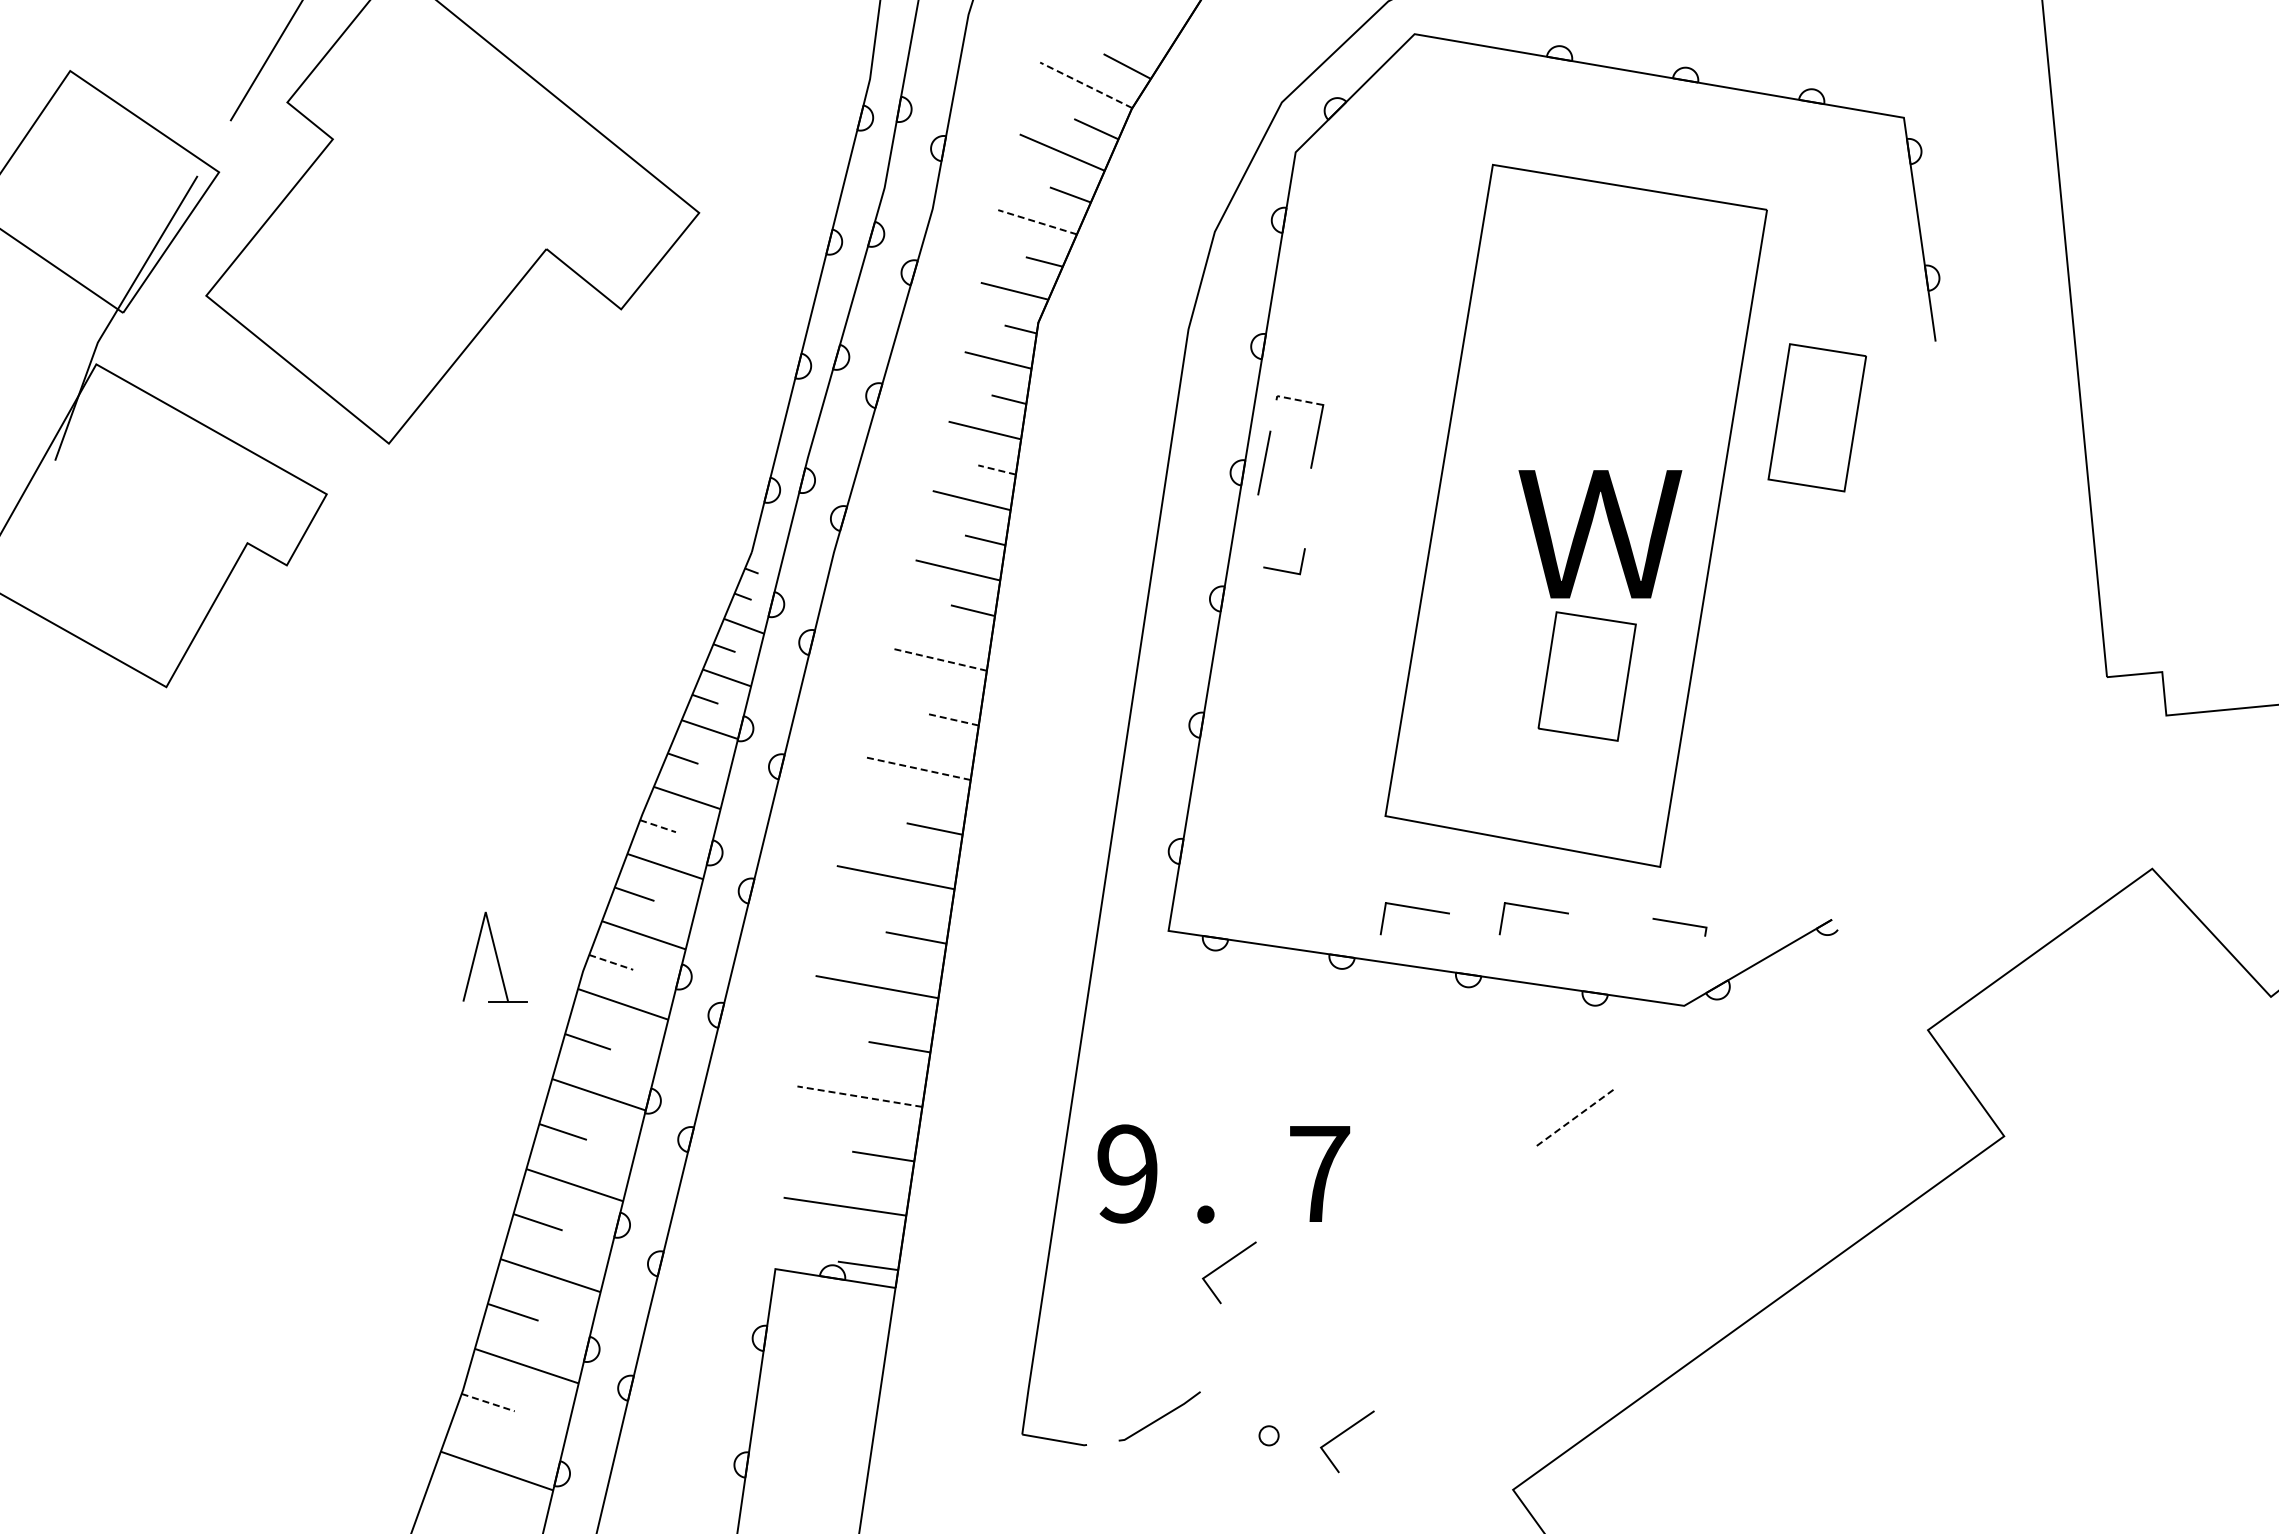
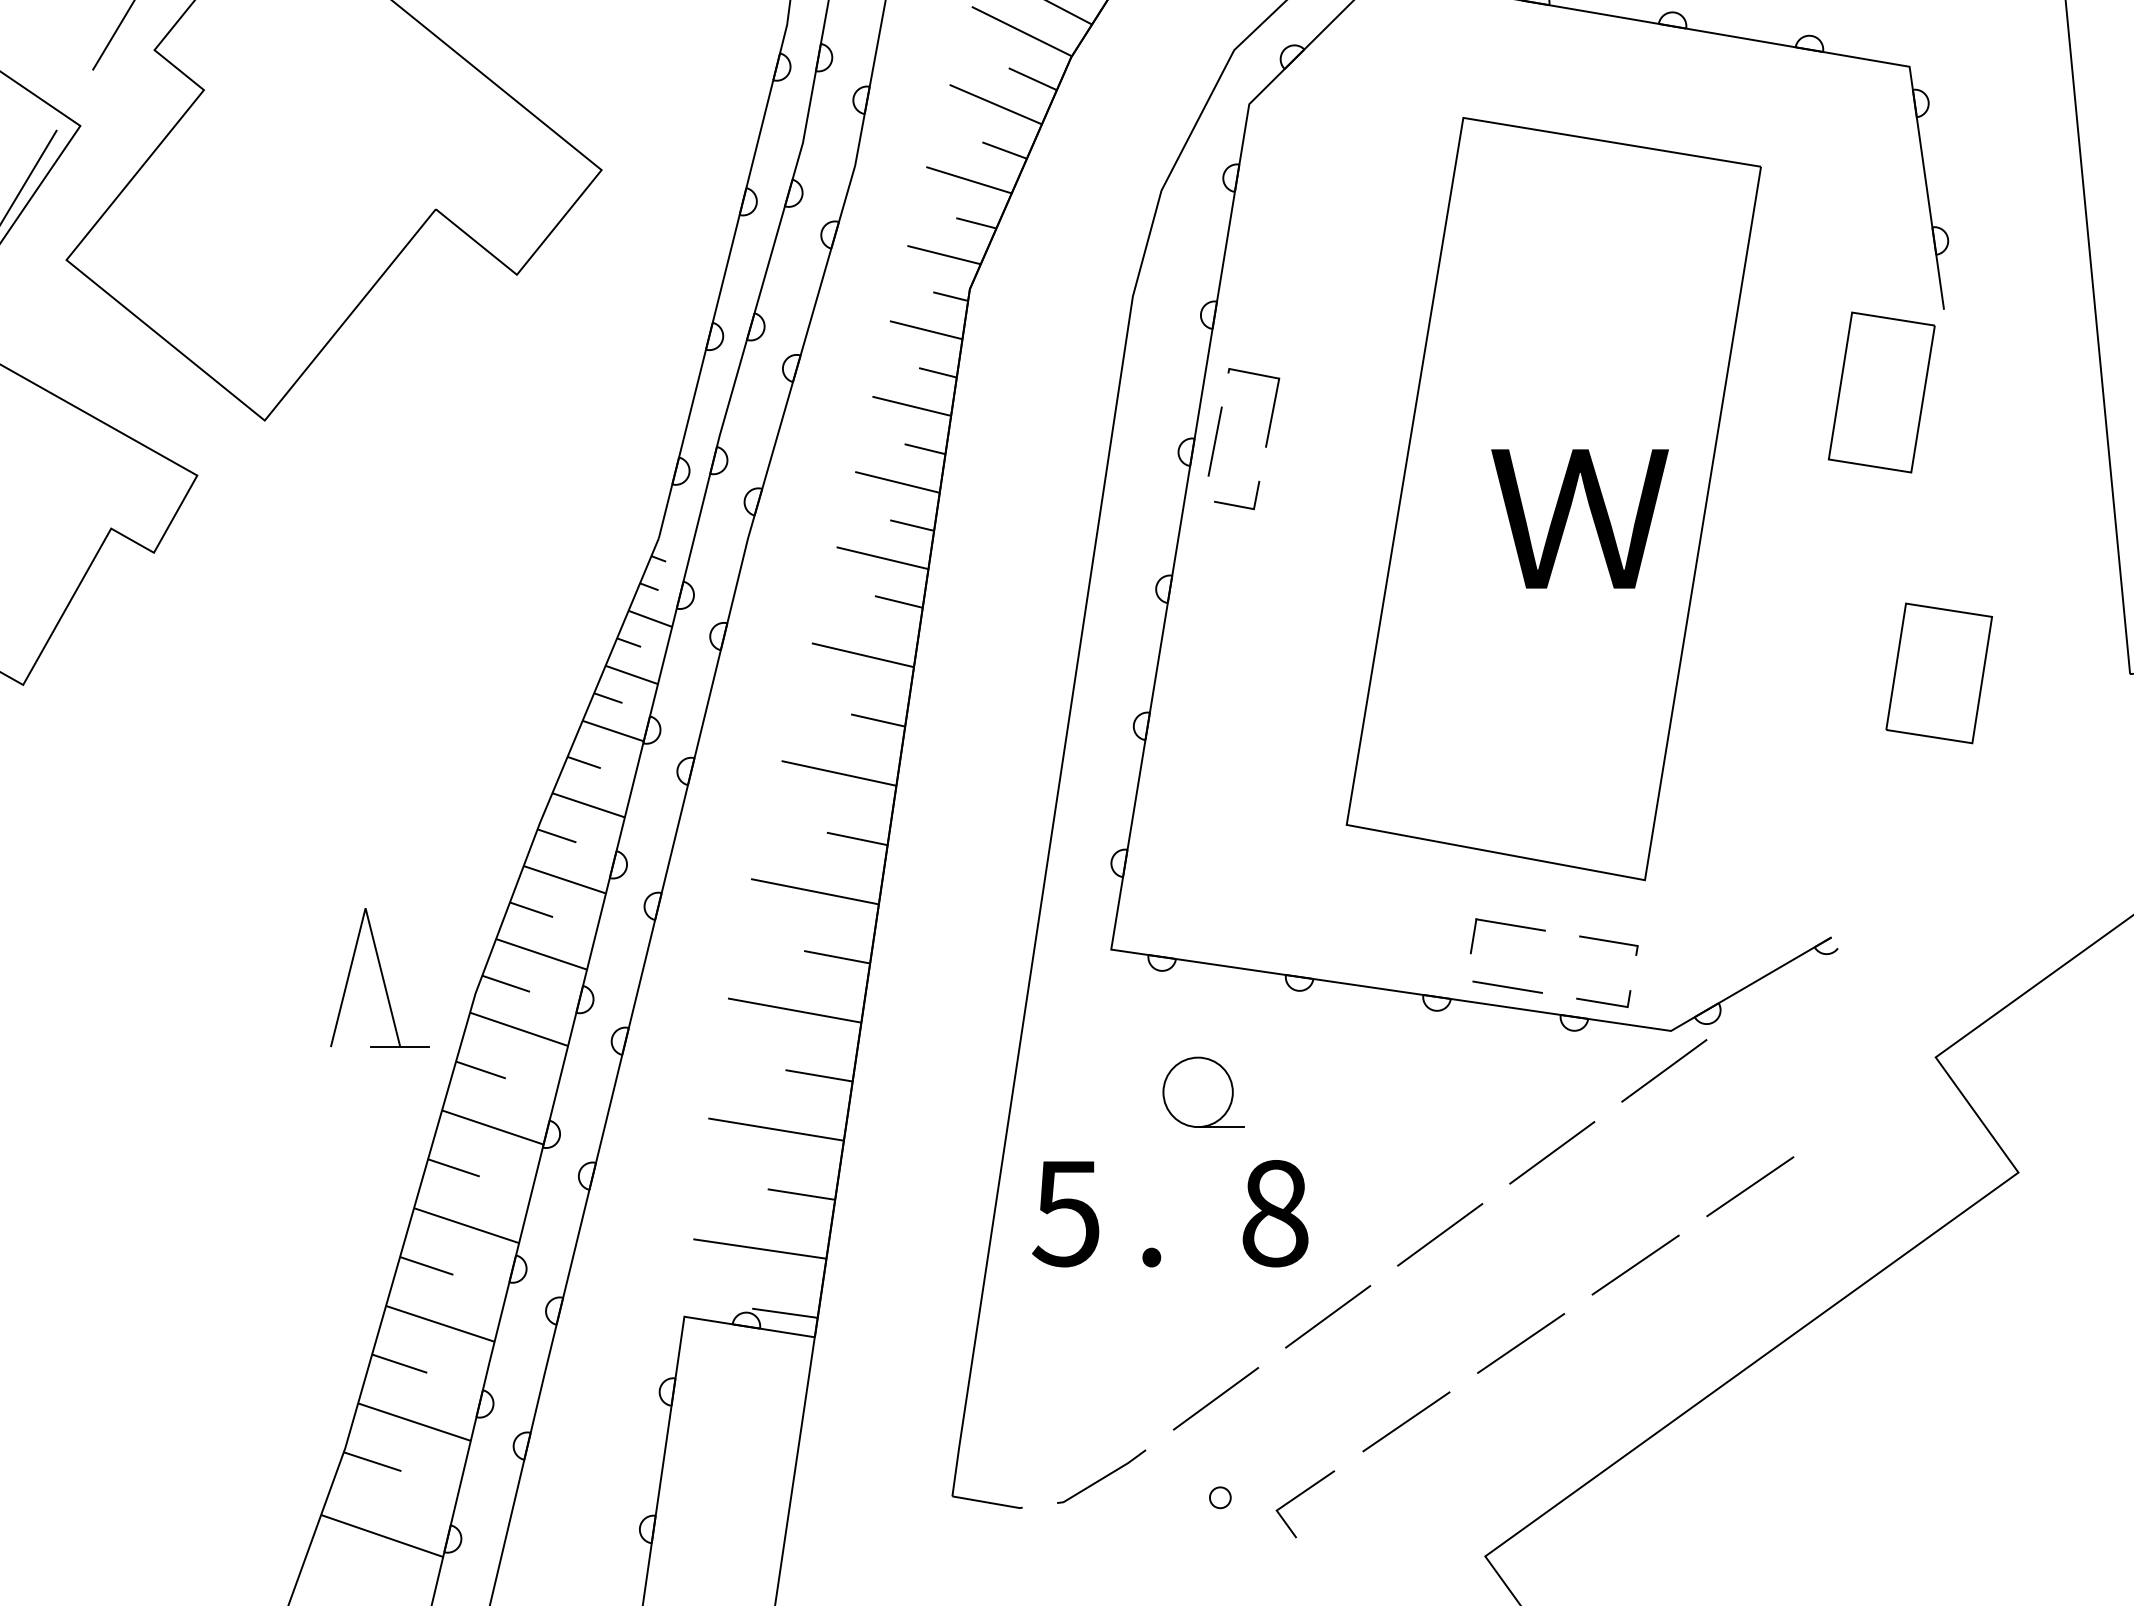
line: (1085, 85) -> (1021, 31), dashed -> solid
line: (1037, 222) -> (968, 180), dashed -> solid
line: (1297, 400) -> (1251, 373), dashed -> solid
part: (1816, 417) -> (1880, 392), moved
line: (996, 469) -> (924, 448), dashed -> solid
line: (1281, 569) -> (1233, 504), moved
line: (939, 659) -> (862, 654), dashed -> solid
part: (1586, 676) -> (1938, 673), moved
line: (953, 719) -> (877, 720), dashed -> solid
line: (917, 768) -> (838, 773), dashed -> solid
line: (658, 826) -> (557, 836), dashed -> solid
part: (1417, 909) -> (1381, 926), removed
line: (1680, 924) -> (1609, 942), moved
part: (494, 956) -> (379, 977), size x1.43
line: (611, 962) -> (506, 983), dashed -> solid
line: (1533, 965) -> (1507, 987), added
line: (1619, 978) -> (1600, 1001), added
line: (1677, 1042) -> (1663, 1070), added
part: (1253, 1062) -> (1203, 1092), added
line: (859, 1096) -> (775, 1129), dashed -> solid
line: (1574, 1118) -> (1551, 1153), dashed -> solid
line: (1756, 1149) -> (1749, 1186), added
text: (1126, 1173) -> (1065, 1212), 9 -> 5
text: (1319, 1173) -> (1275, 1212), 7 -> 8
line: (1471, 1193) -> (1440, 1234), added
line: (1651, 1221) -> (1635, 1265), added
line: (1224, 1265) -> (1171, 1312), removed
line: (1368, 1268) -> (1328, 1316), added
line: (1545, 1293) -> (1520, 1343), added
line: (1264, 1344) -> (1215, 1398), added
line: (1440, 1365) -> (1406, 1421), added
line: (488, 1402) -> (372, 1461), dashed -> solid

